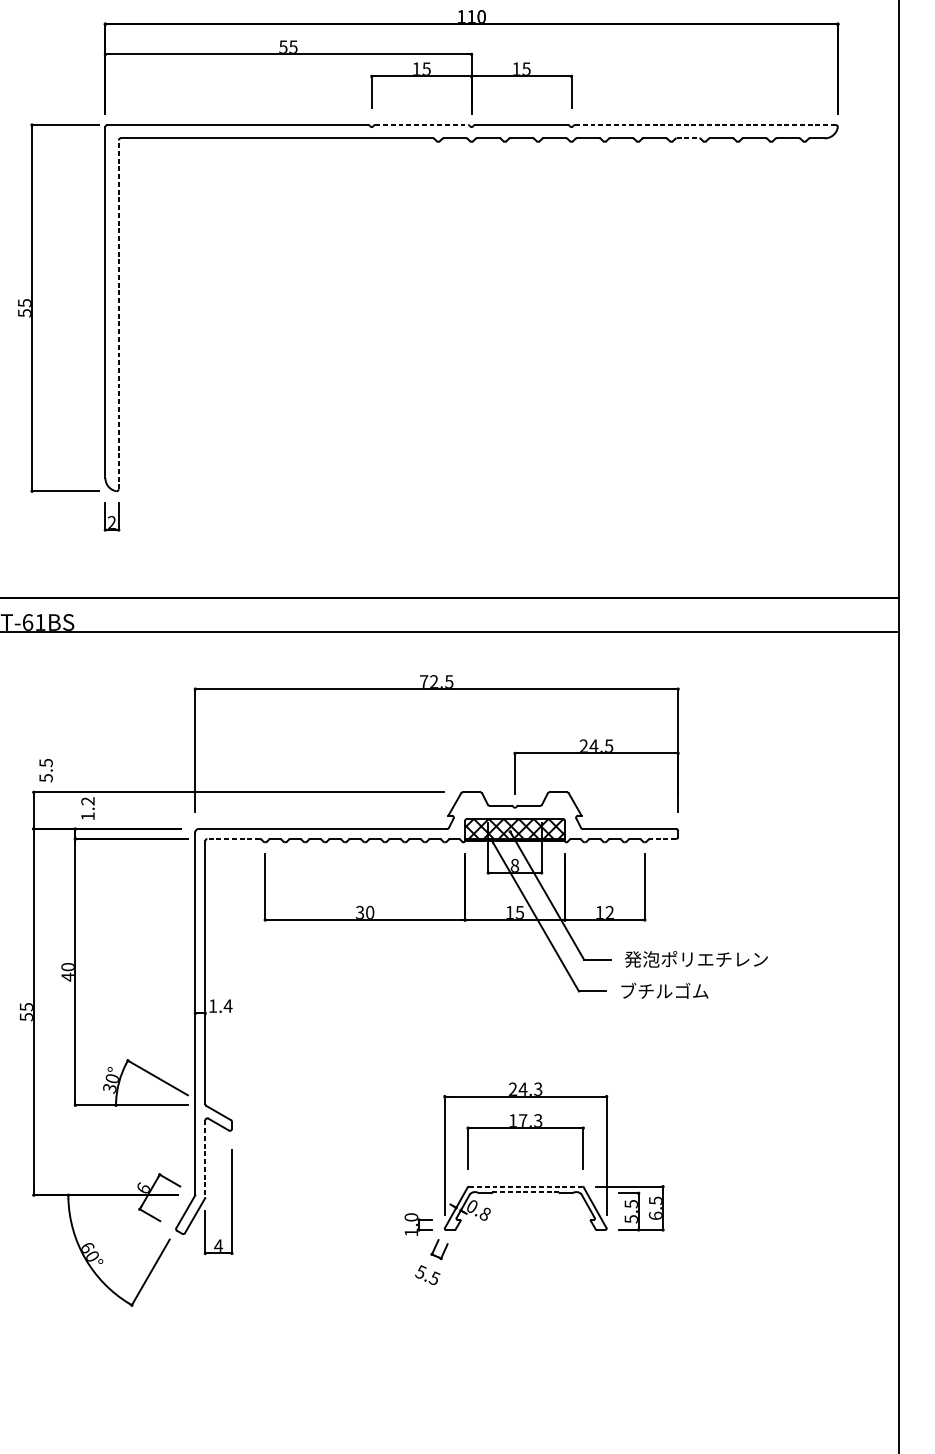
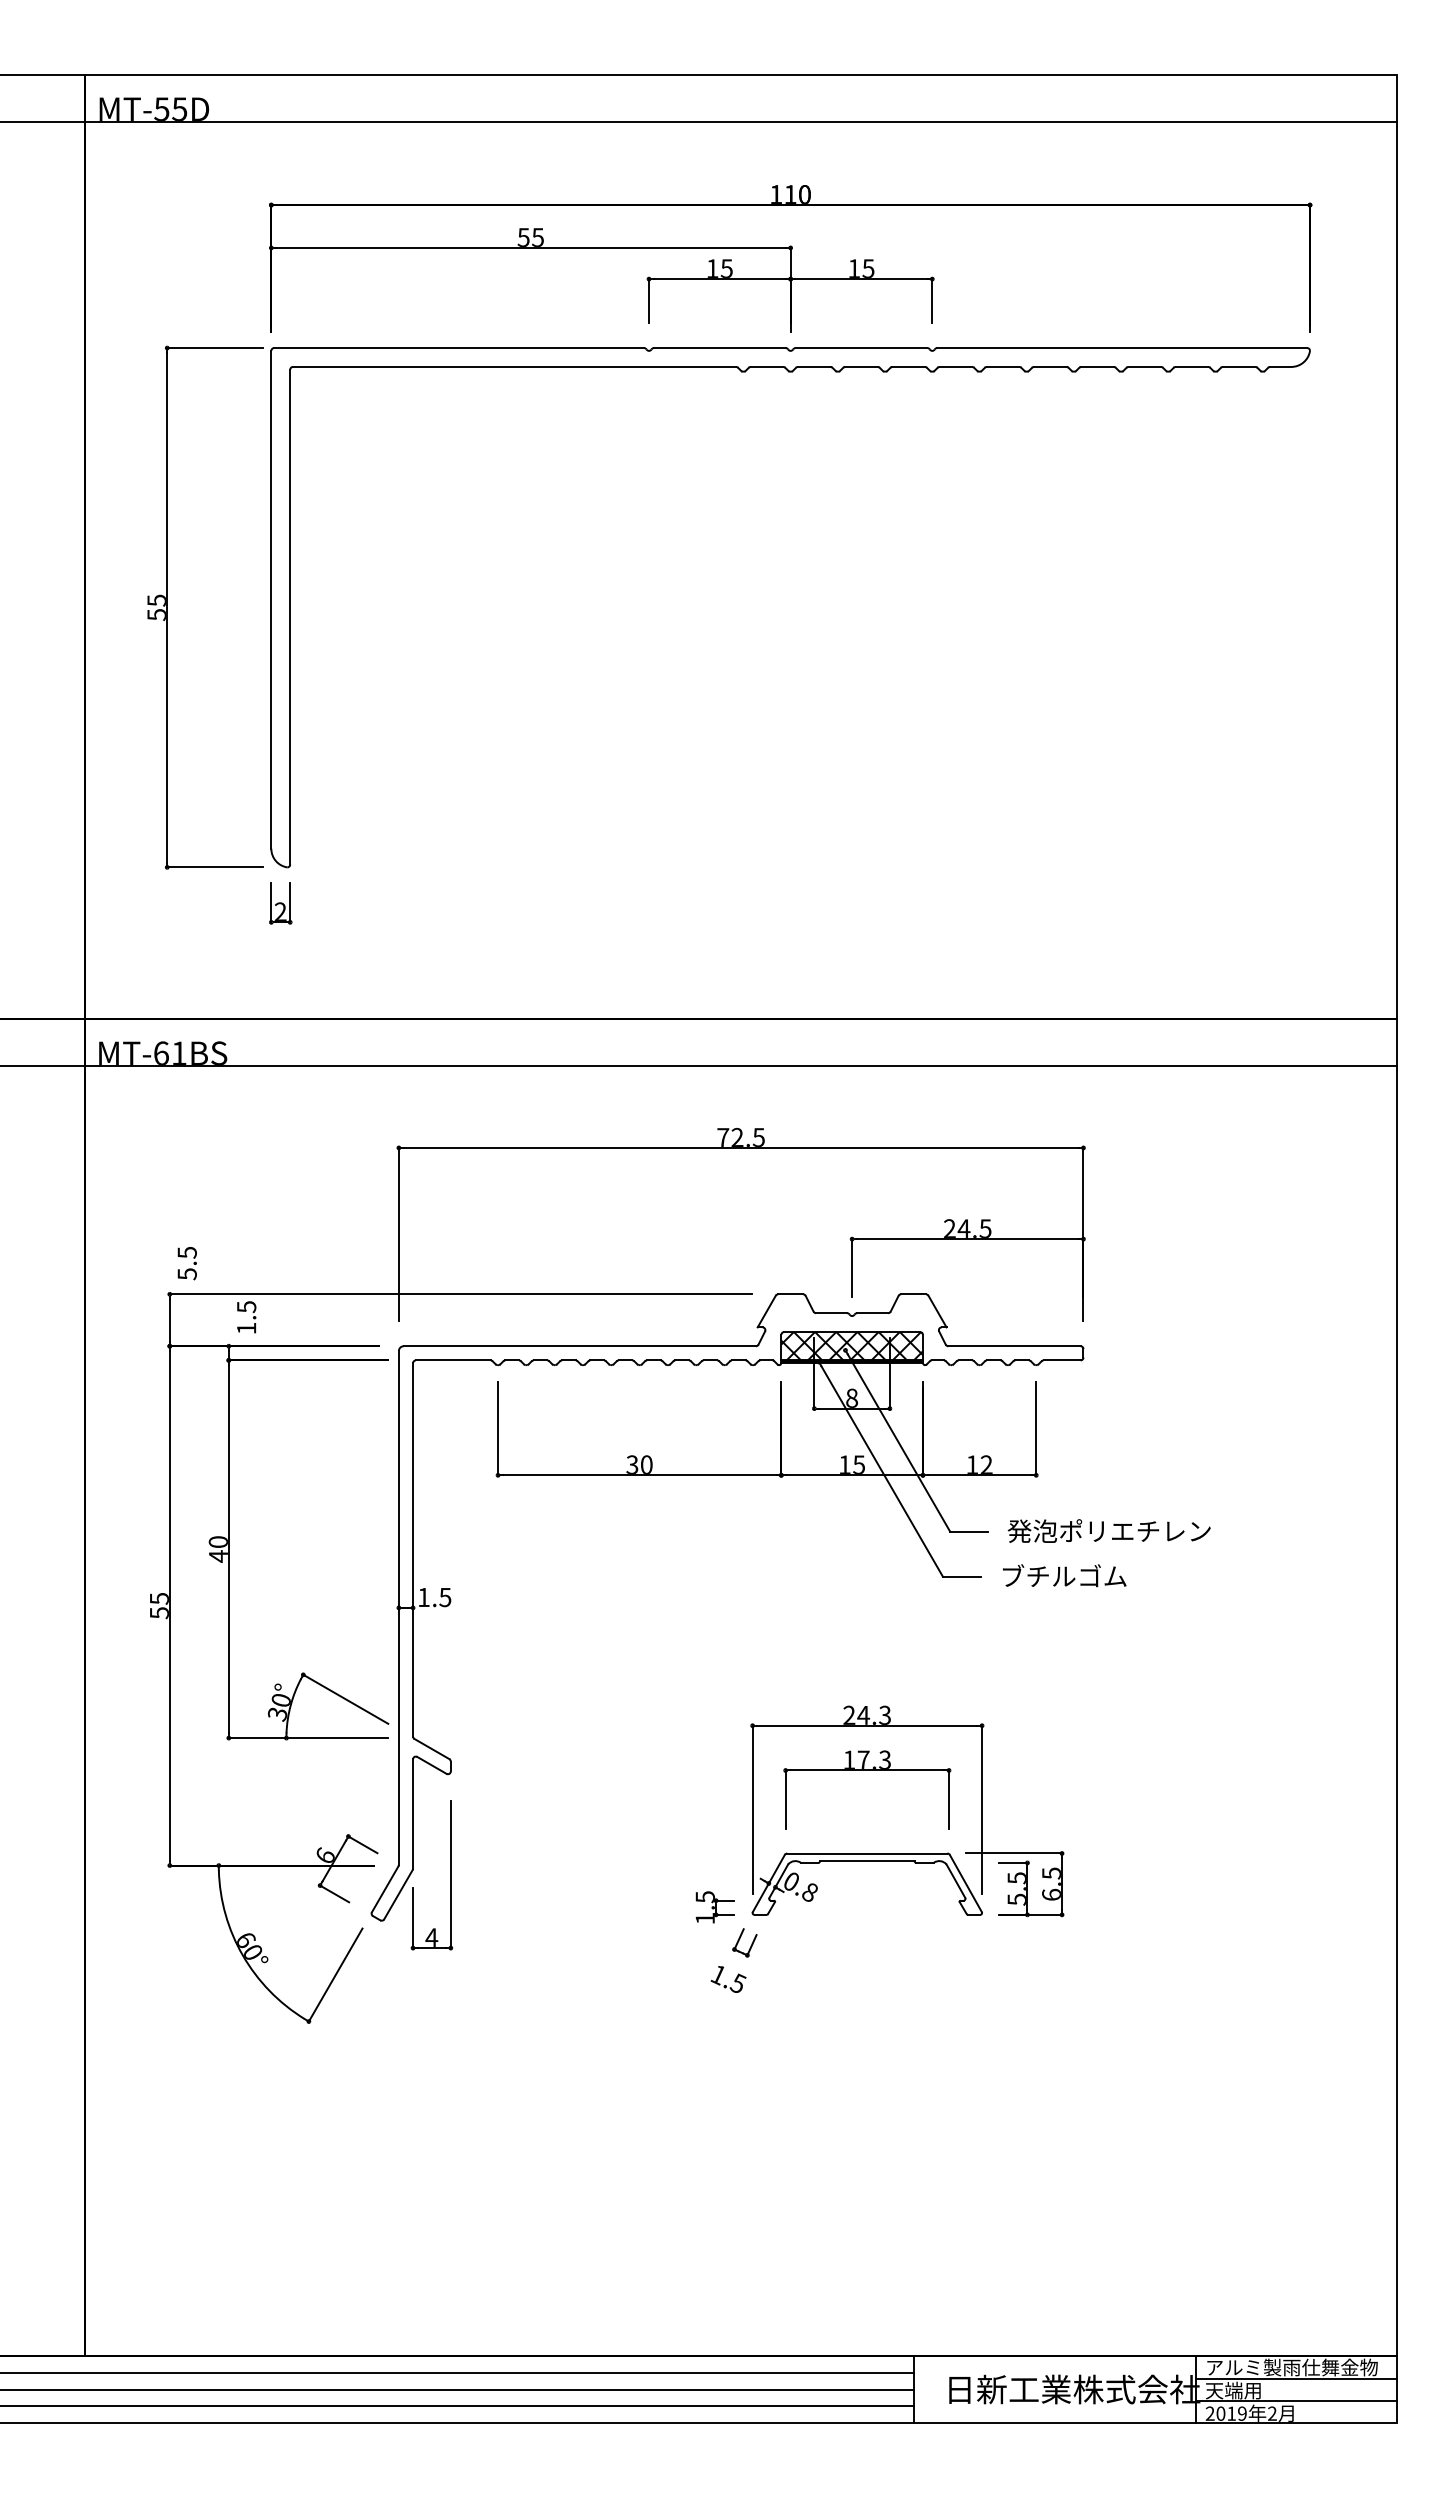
line: (421, 125) -> (719, 348), dashed -> solid
line: (705, 125) -> (1122, 348), dashed -> solid
line: (688, 138) -> (1098, 366), dashed -> solid
line: (118, 314) -> (290, 616), dashed -> solid
text: (87, 801) -> (246, 1307), 1.2 -> 1.5
line: (233, 839) -> (452, 1360), dashed -> solid
line: (662, 839) -> (1061, 1360), dashed -> solid
text: (227, 1006) -> (444, 1597), 1.4 -> 1.5
line: (205, 1159) -> (413, 1814), dashed -> solid
line: (525, 1186) -> (867, 1853), dashed -> solid
line: (525, 1192) -> (867, 1861), dashed -> solid
text: (410, 1217) -> (704, 1897), 1.0 -> 1.5
text: (420, 1272) -> (718, 1974), 5.5 -> 1.5

